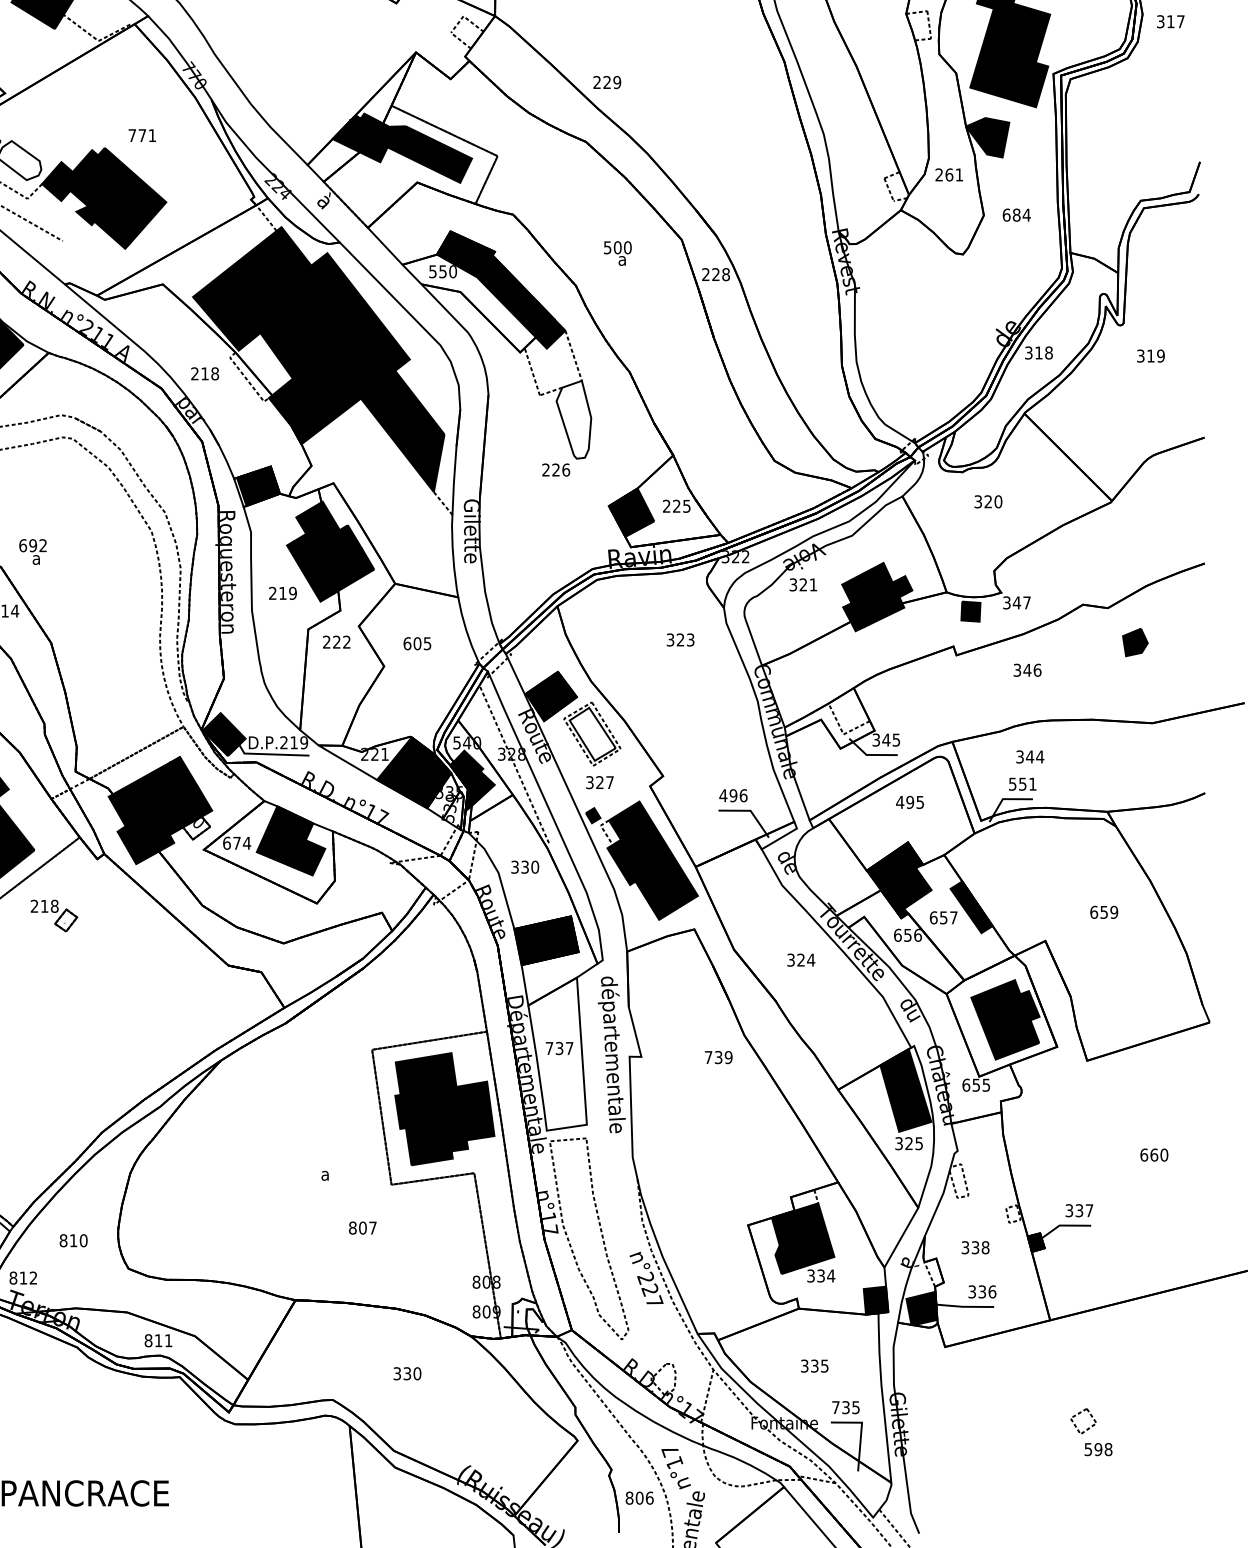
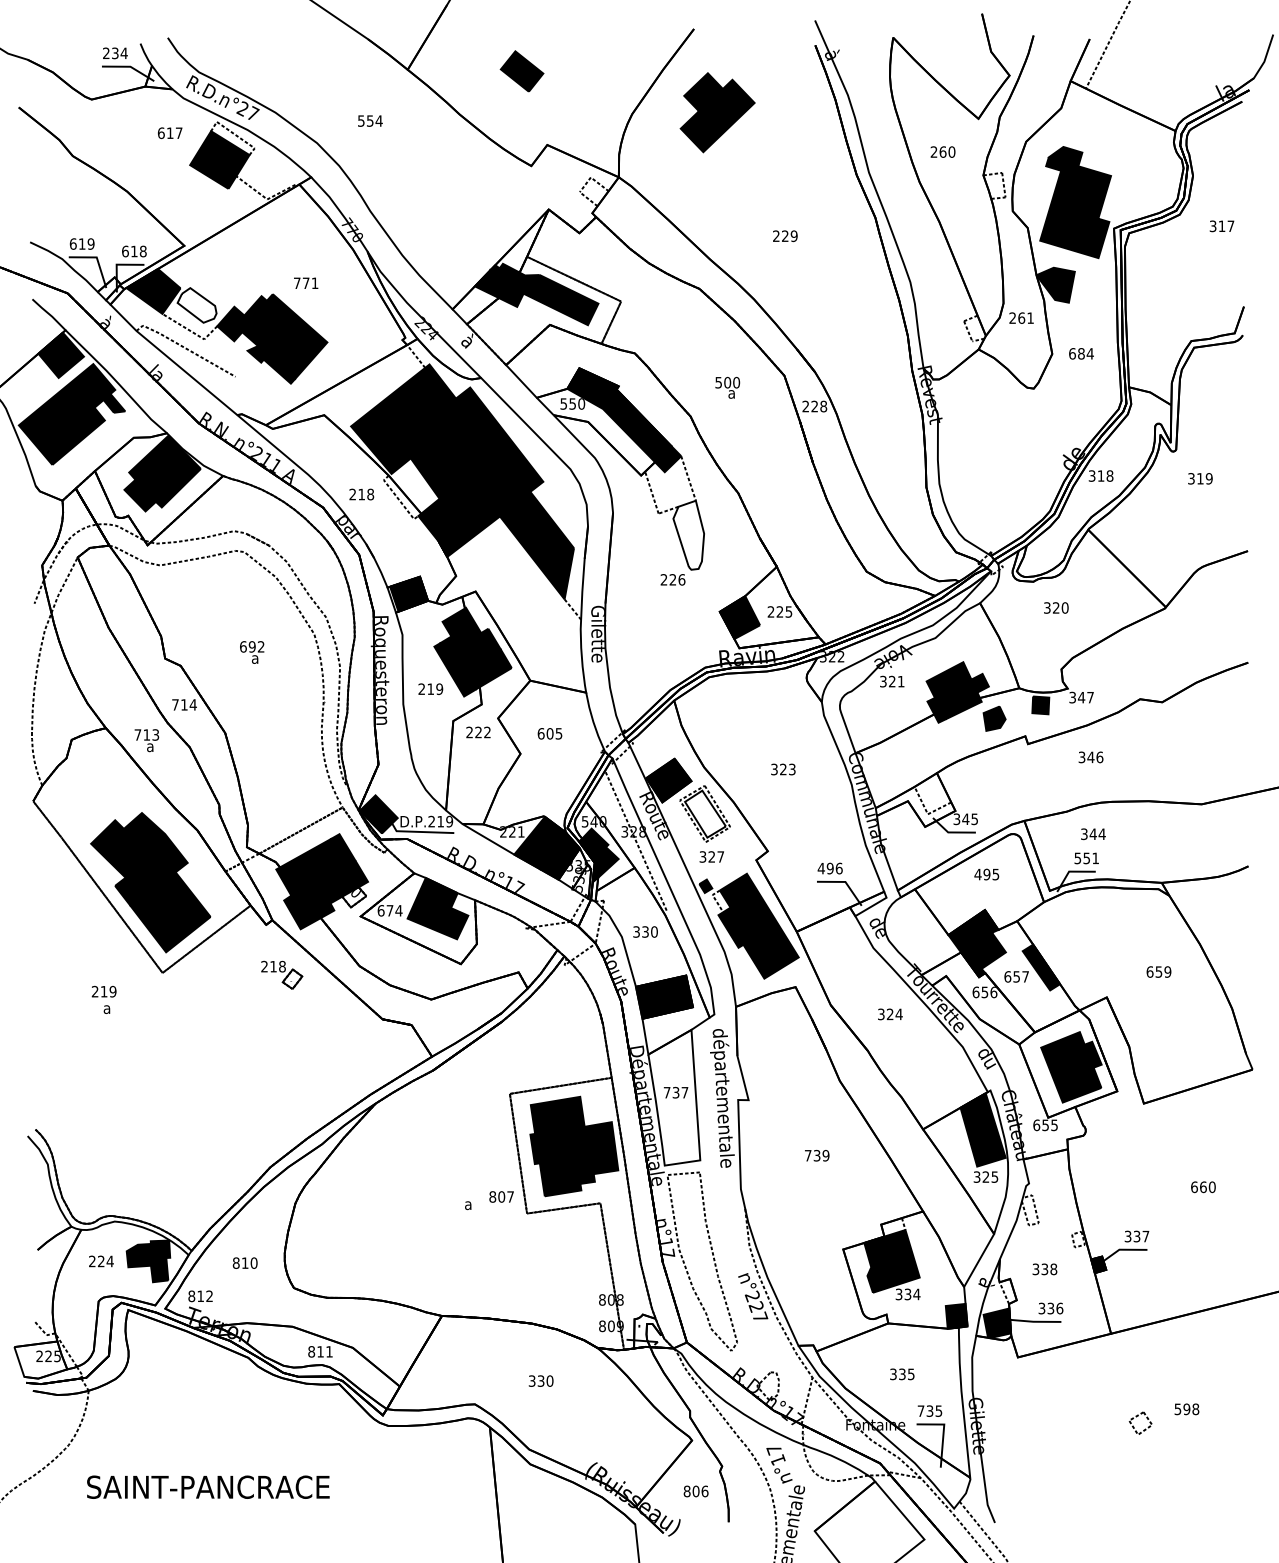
text: (1170, 21) -> (1221, 226), moved
text: (607, 82) -> (785, 236), moved
text: (33, 552) -> (252, 652), moved
text: (680, 639) -> (783, 769), moved
part: (1135, 642) -> (994, 718), moved
part: (54, 915) -> (282, 974), moved
text: (719, 1057) -> (817, 1155), moved
text: (362, 1227) -> (501, 1196), moved
text: (1098, 1449) -> (1186, 1409), moved
text: (639, 1498) -> (695, 1491), moved

